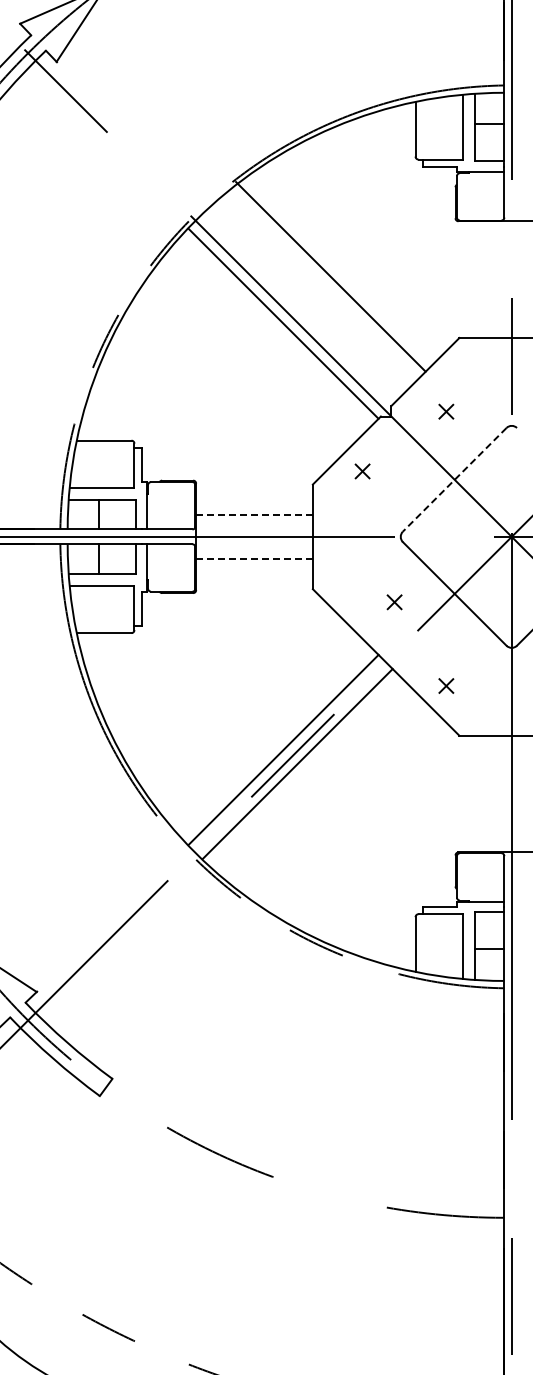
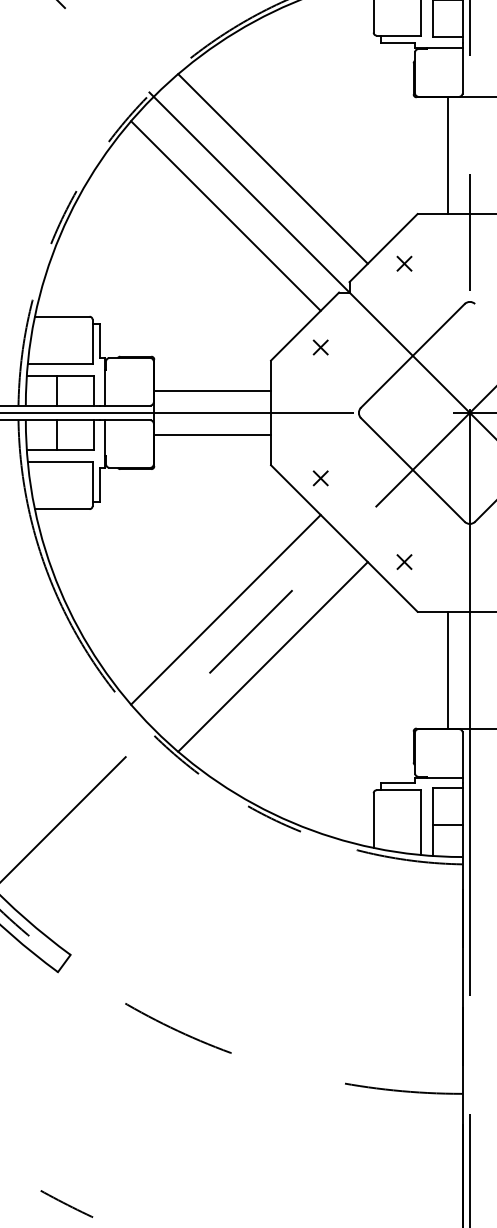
line: (330, 276) -> (272, 168), moved
line: (489, 279) -> (447, 155), added
line: (283, 323) -> (225, 215), moved
part: (446, 411) -> (404, 263), moved
line: (454, 480) -> (412, 356), dashed -> solid
line: (255, 514) -> (213, 390), dashed -> solid
line: (255, 559) -> (213, 435), dashed -> solid
part: (394, 602) -> (320, 478), moved
line: (283, 749) -> (225, 609), moved
line: (297, 763) -> (272, 656), moved
line: (489, 793) -> (447, 669), added

